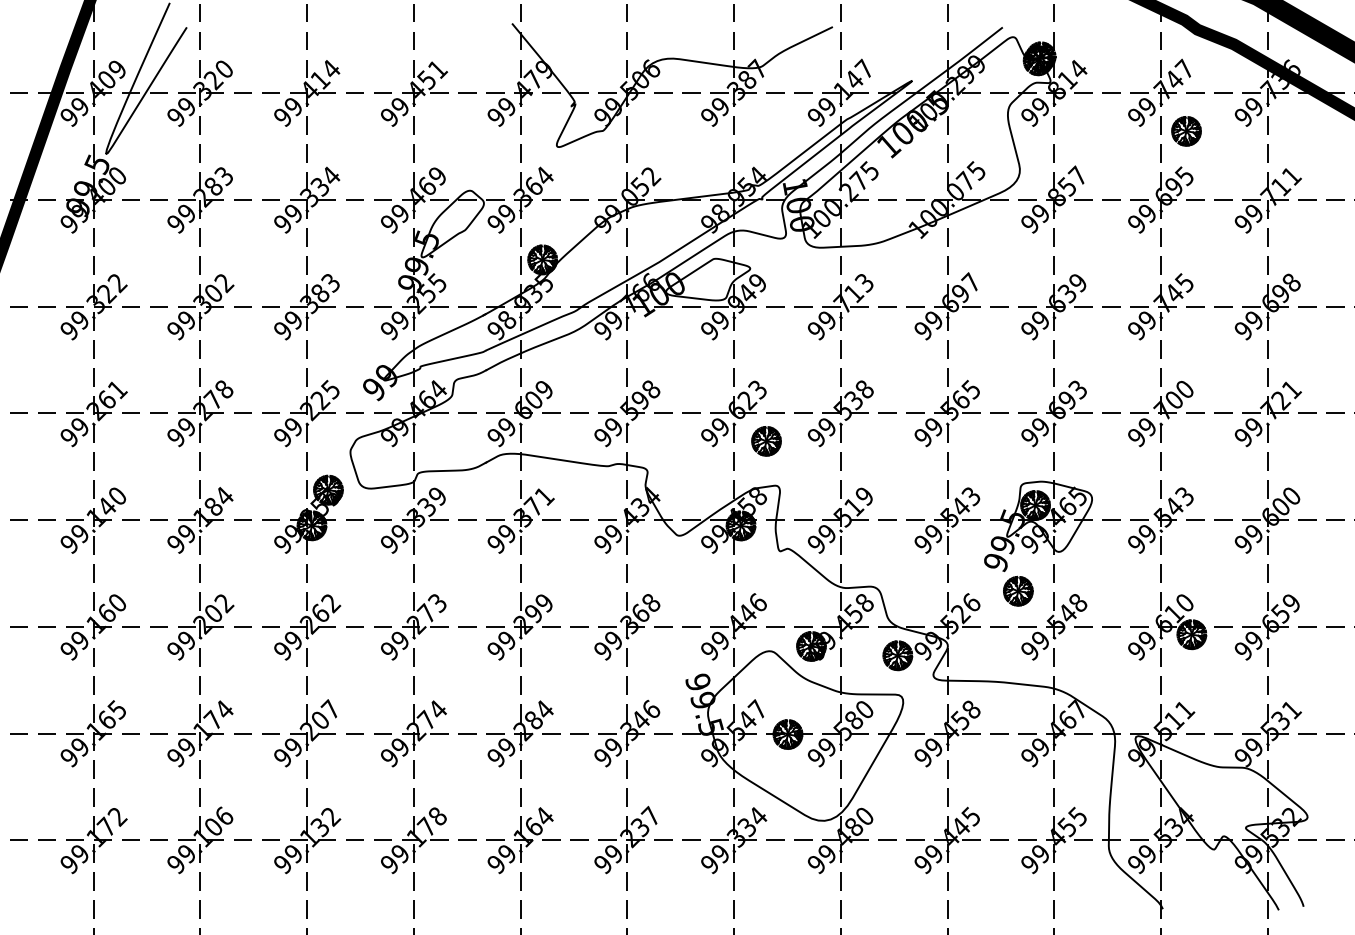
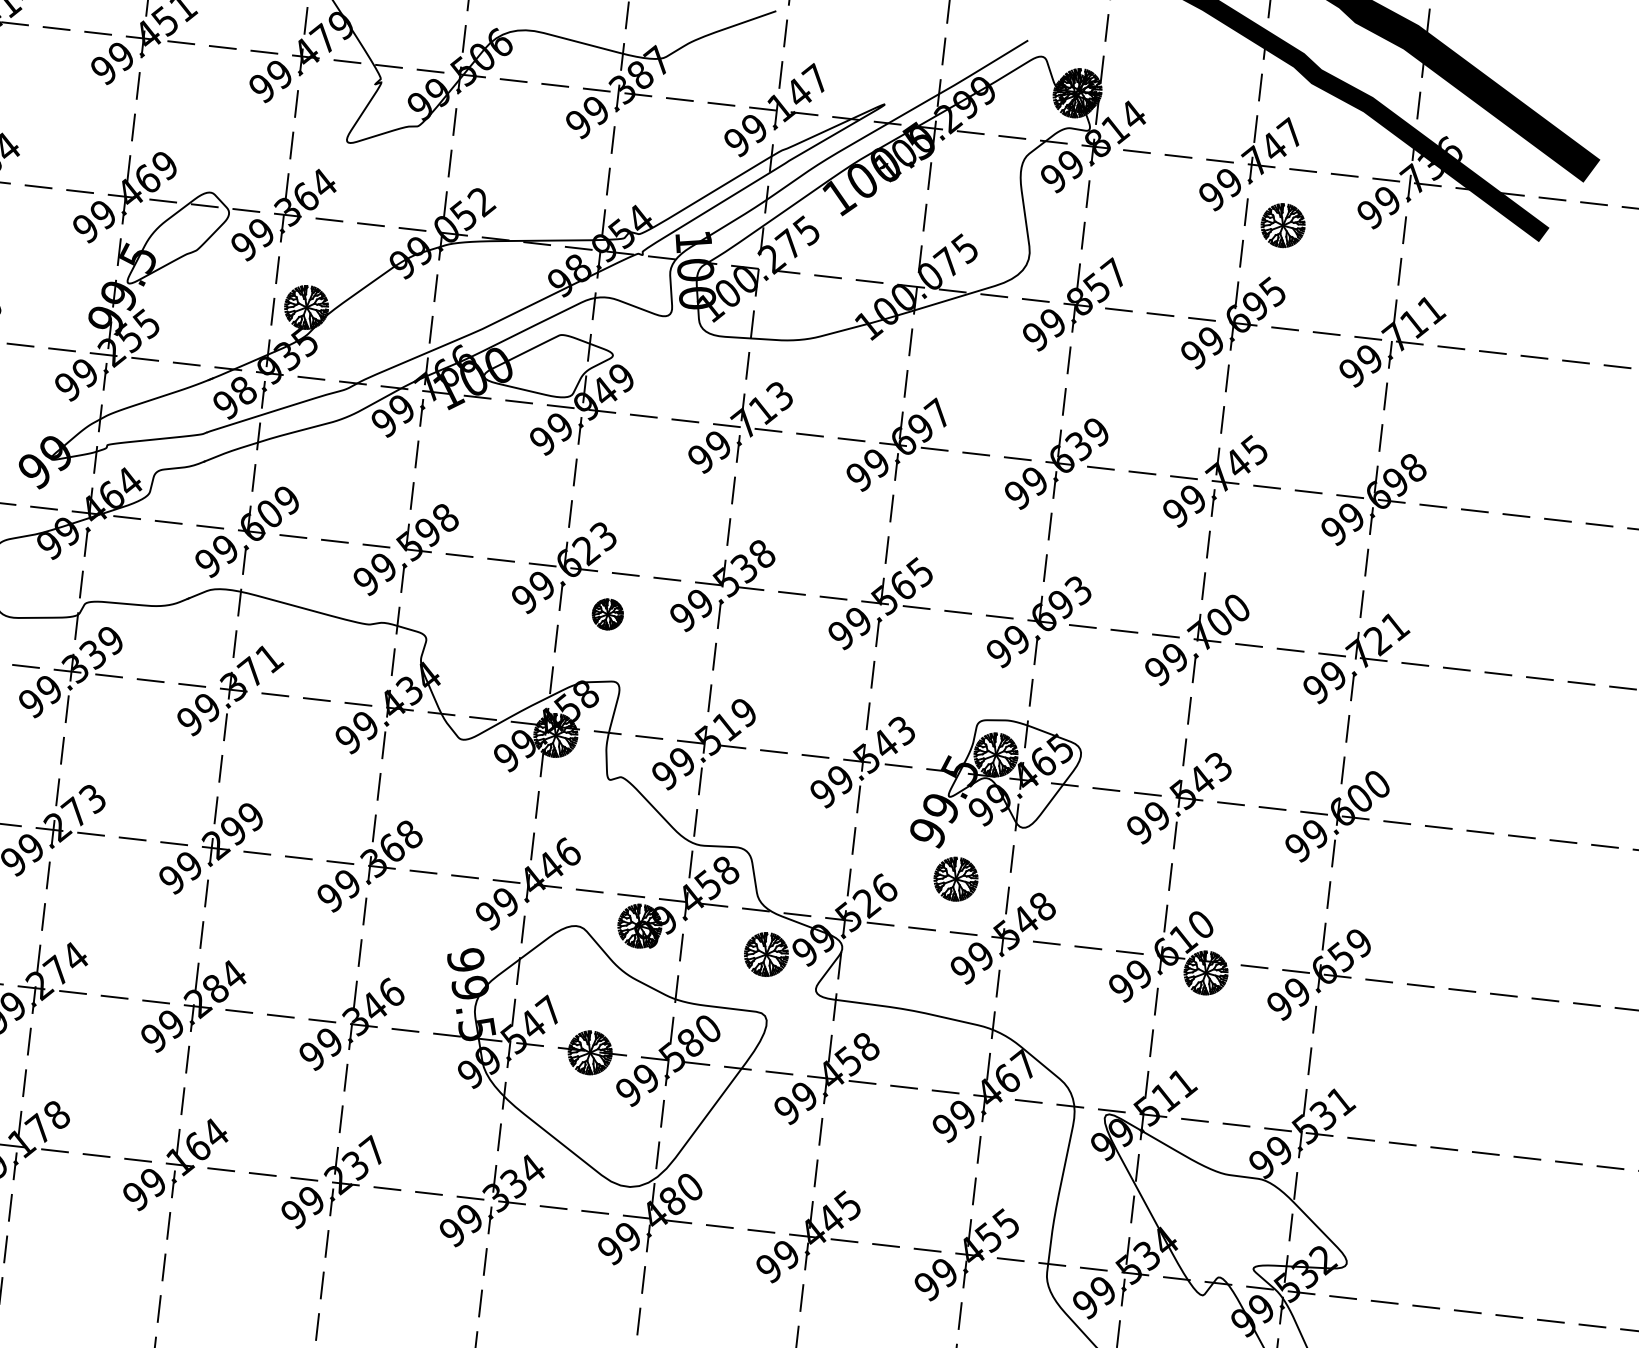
part: (766, 441) -> (607, 614), size x0.7

